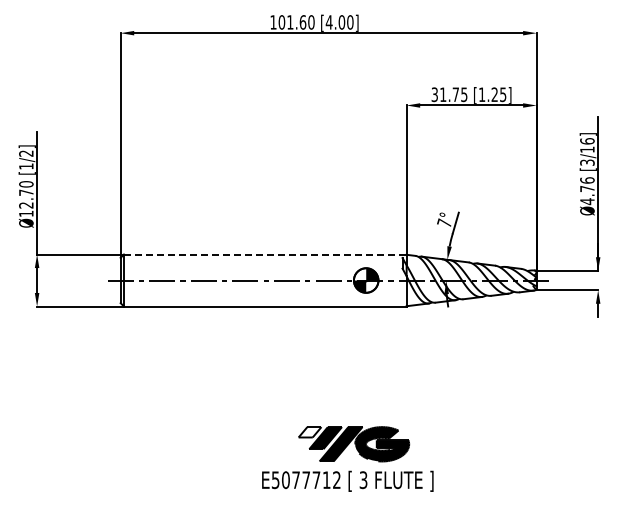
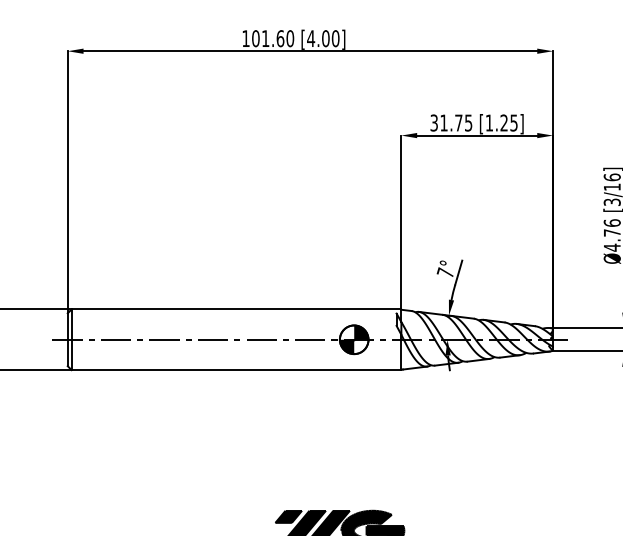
line: (265, 254) -> (236, 309), dashed -> solid
fill: (309, 432) -> (288, 517), added

